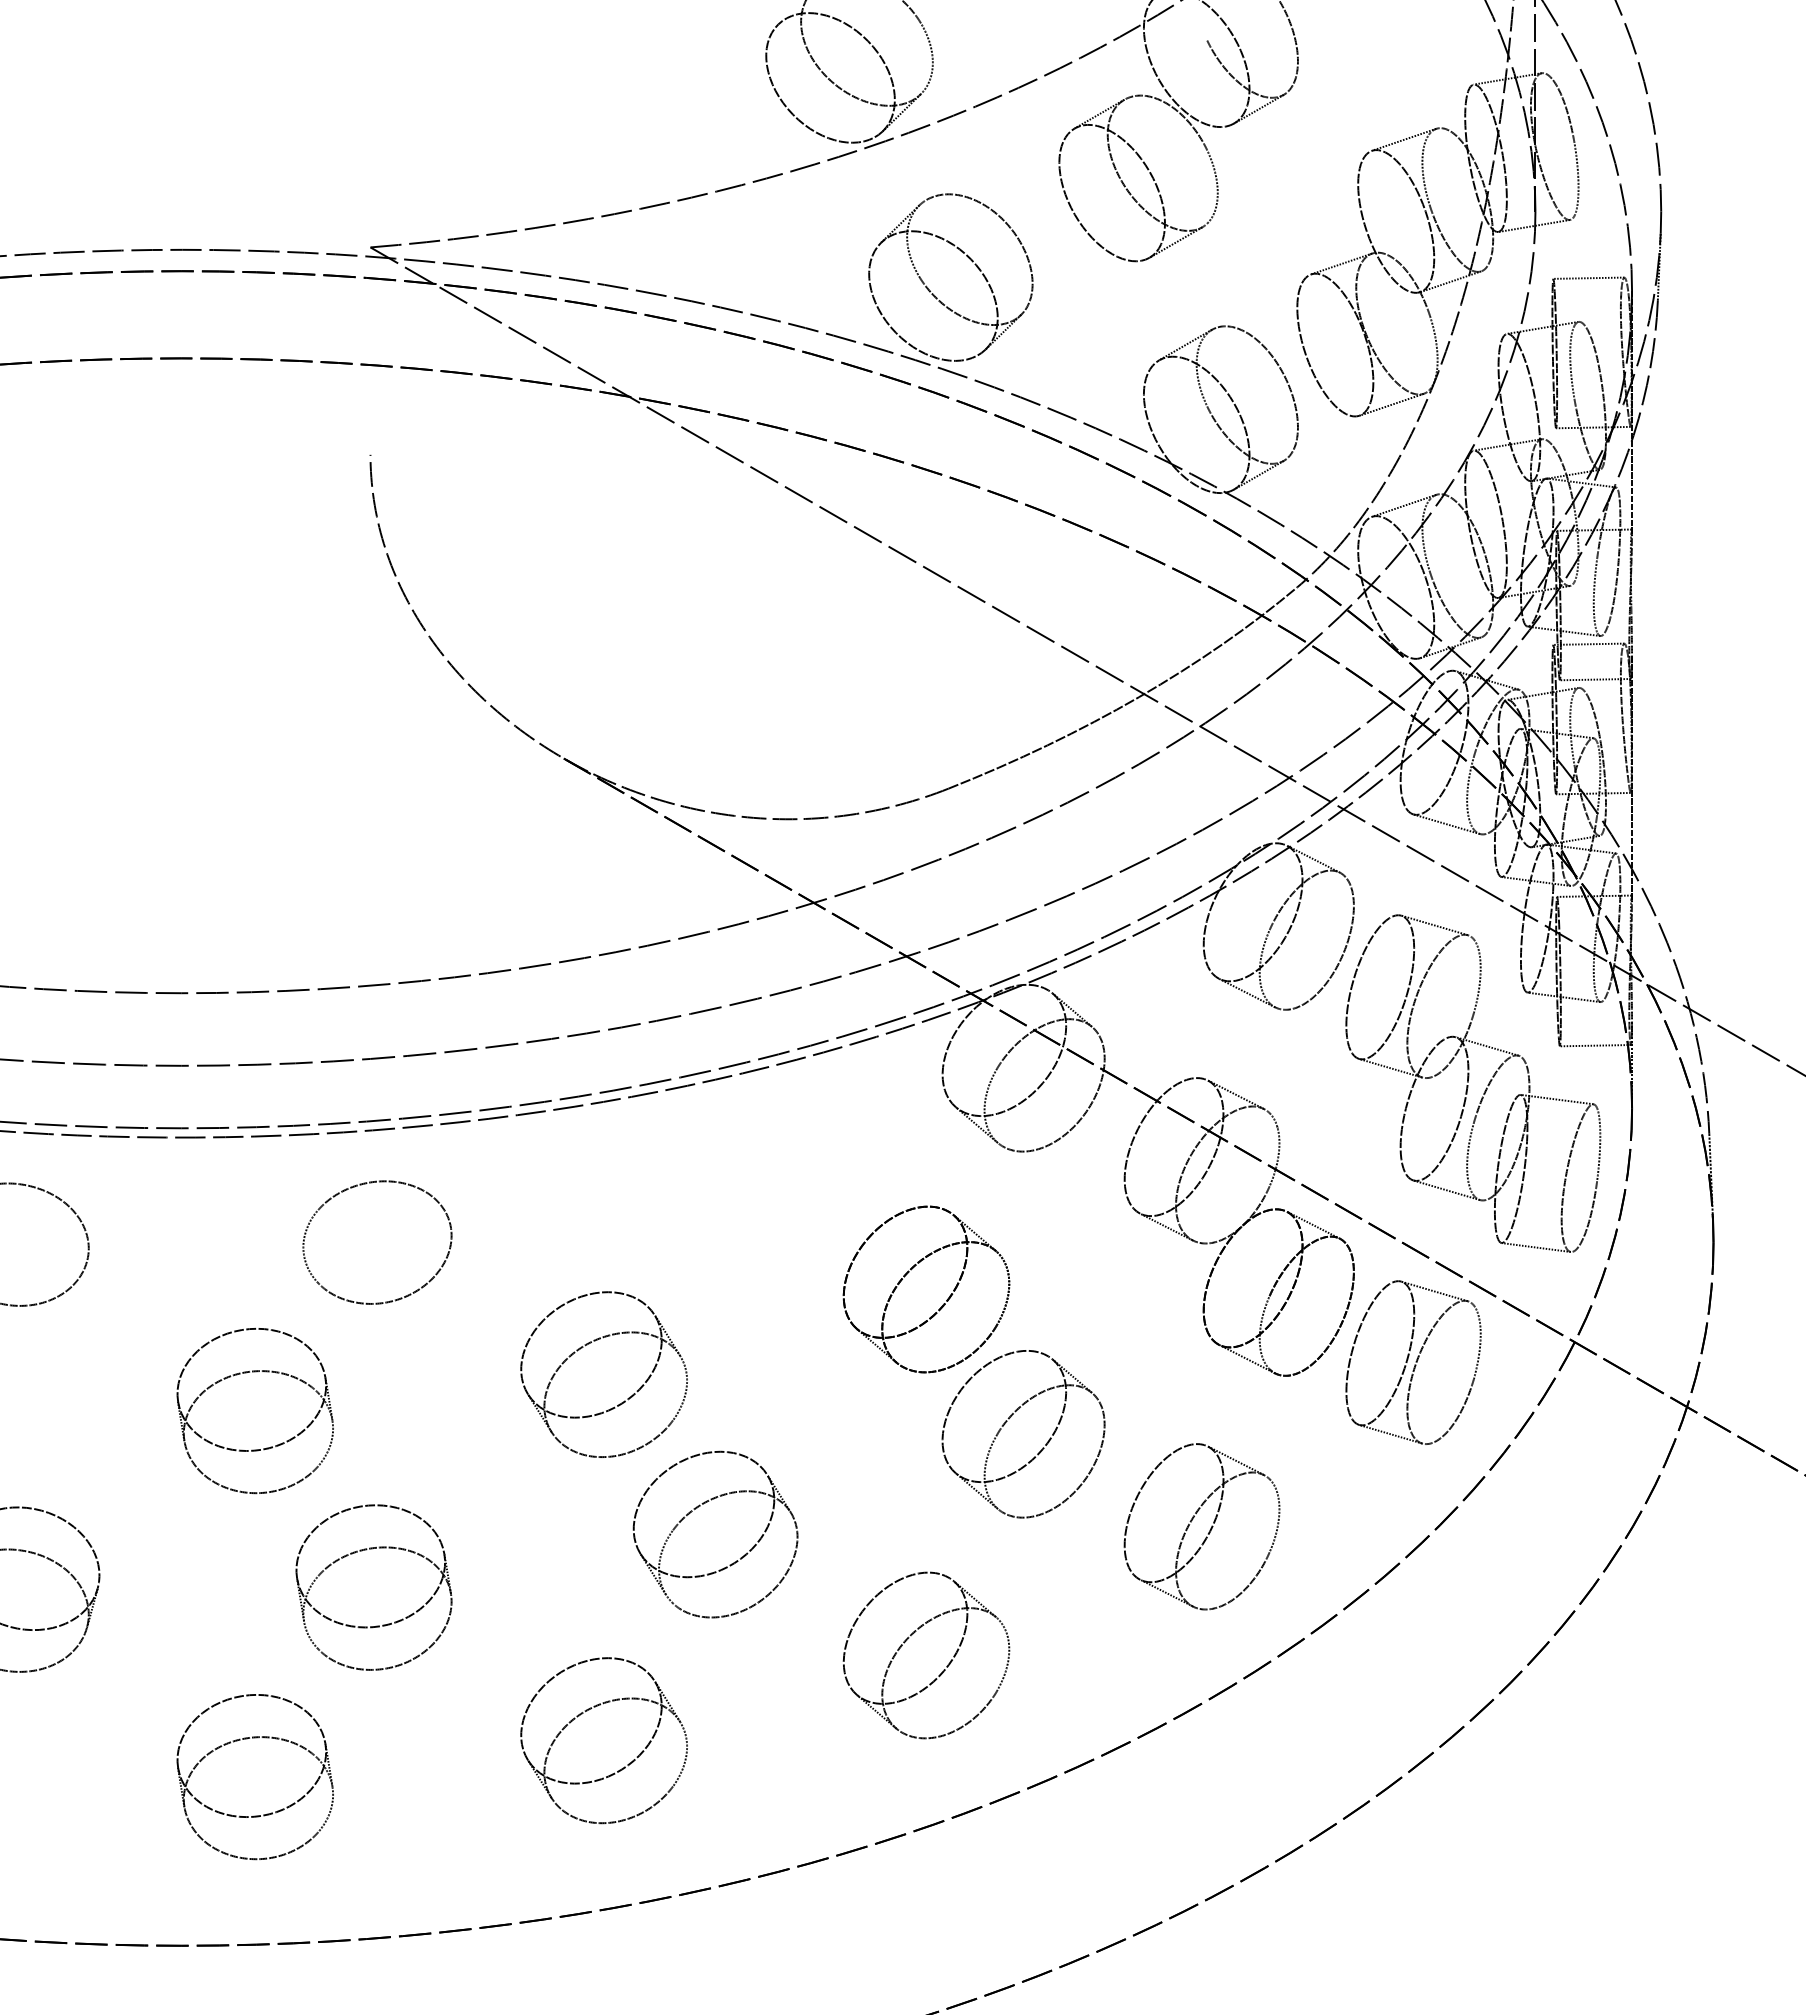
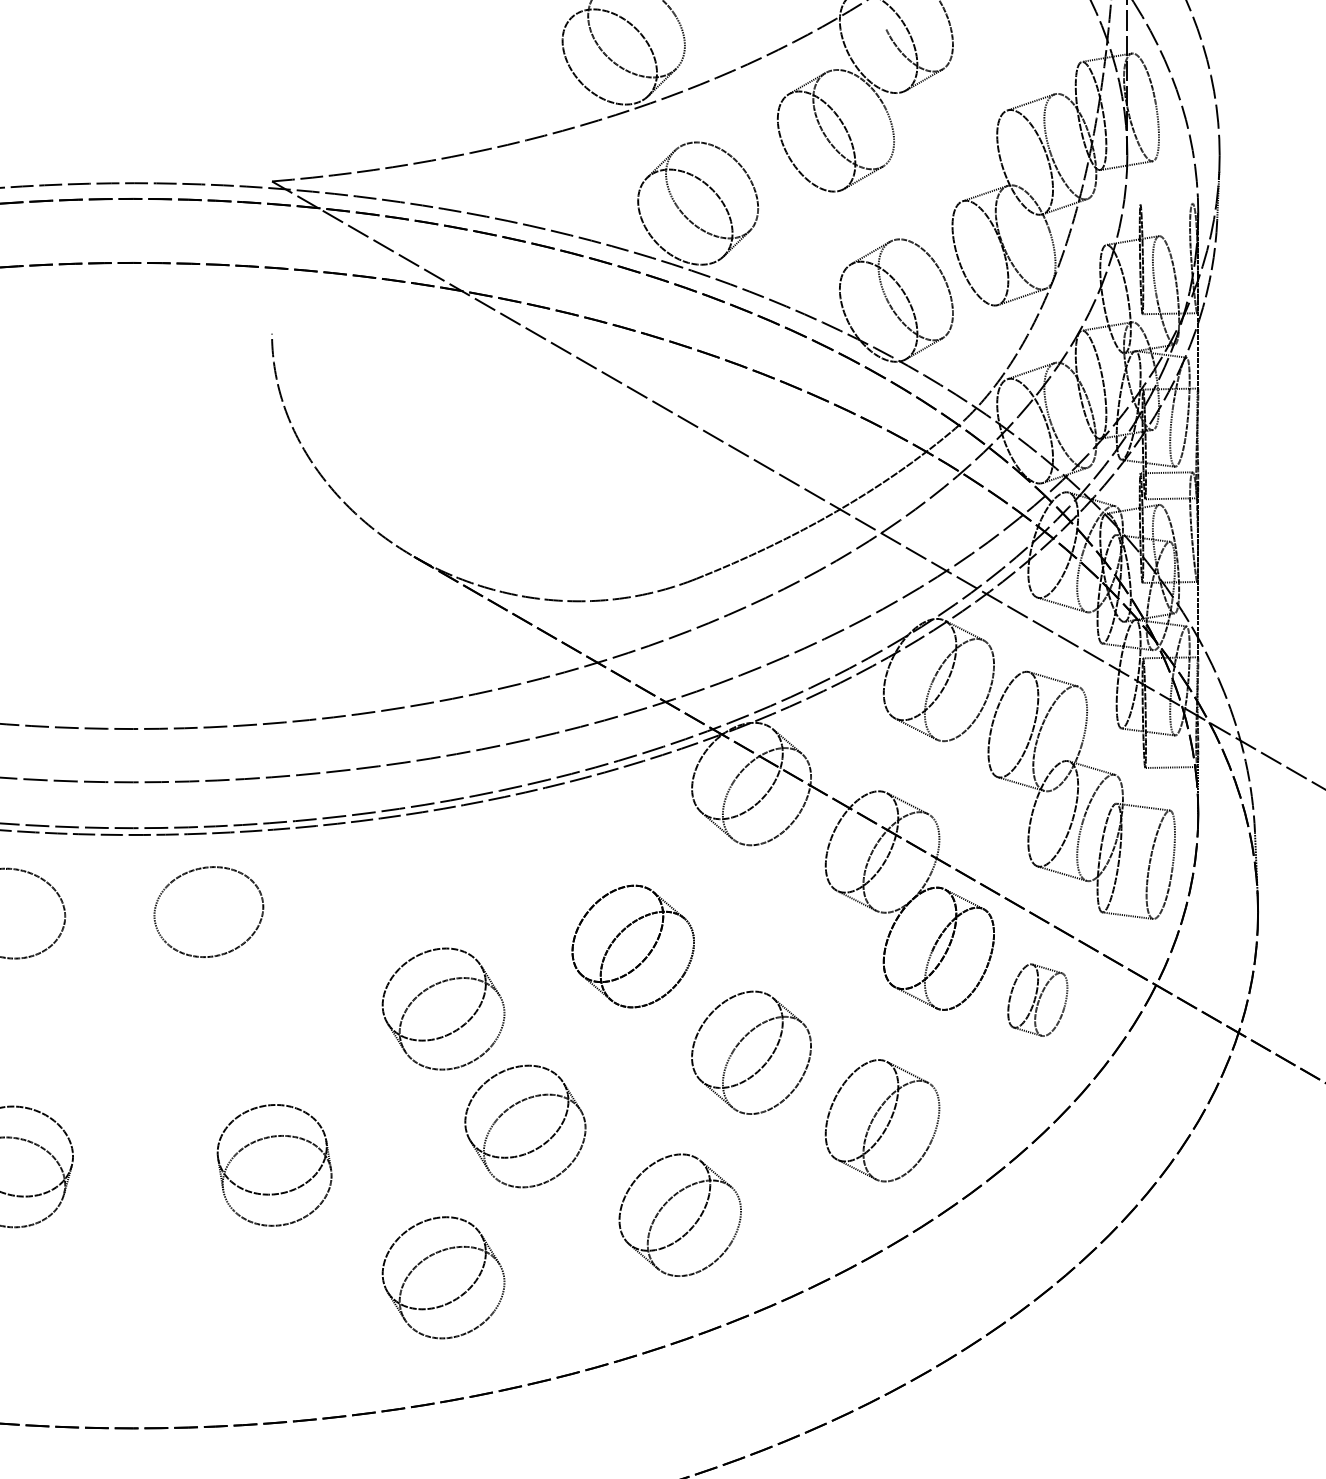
line: (1588, 277) -> (1166, 203), removed
part: (366, 1184) -> (200, 869), moved
part: (943, 1303) -> (645, 956), moved
part: (1413, 1362) -> (1037, 1000), size x0.6
part: (266, 1447) -> (195, 1062), removed
part: (254, 1815) -> (186, 1332), removed

